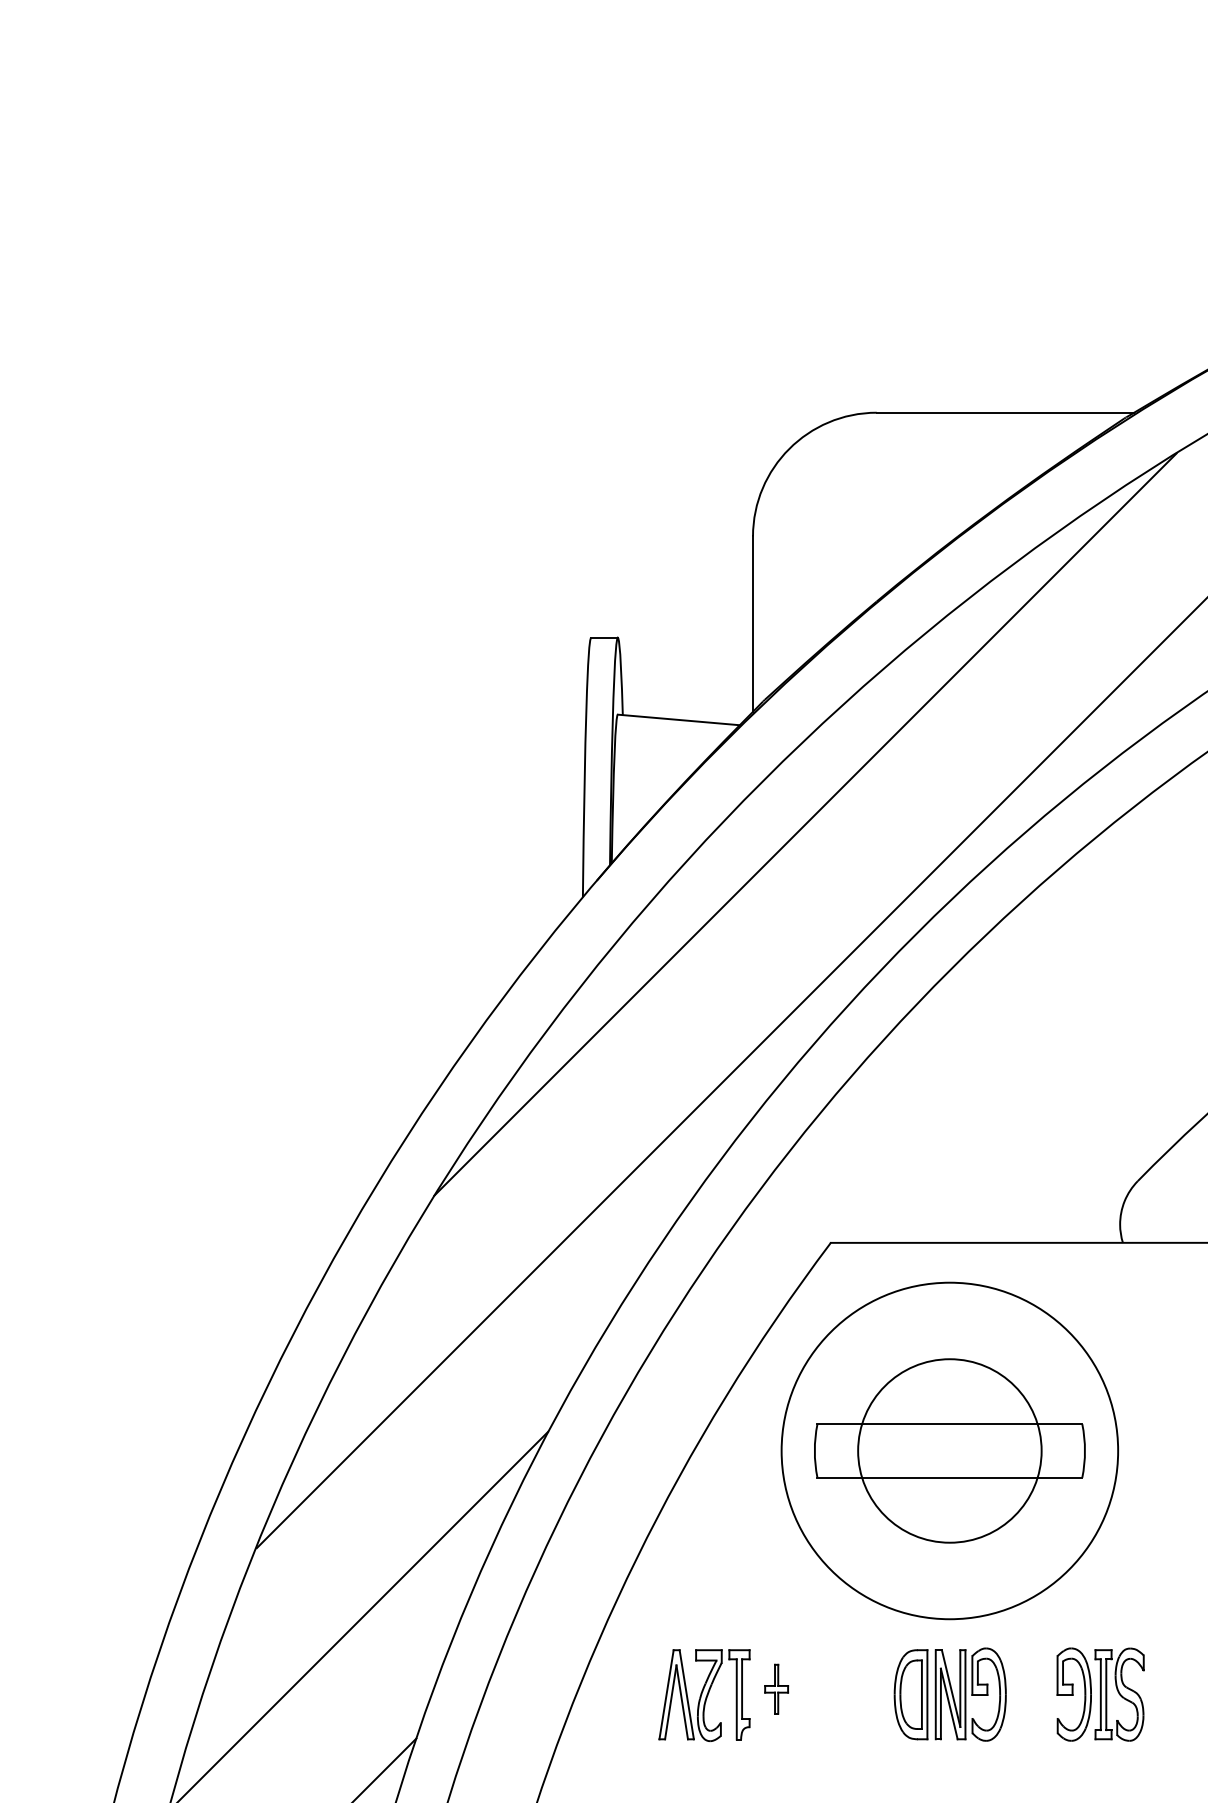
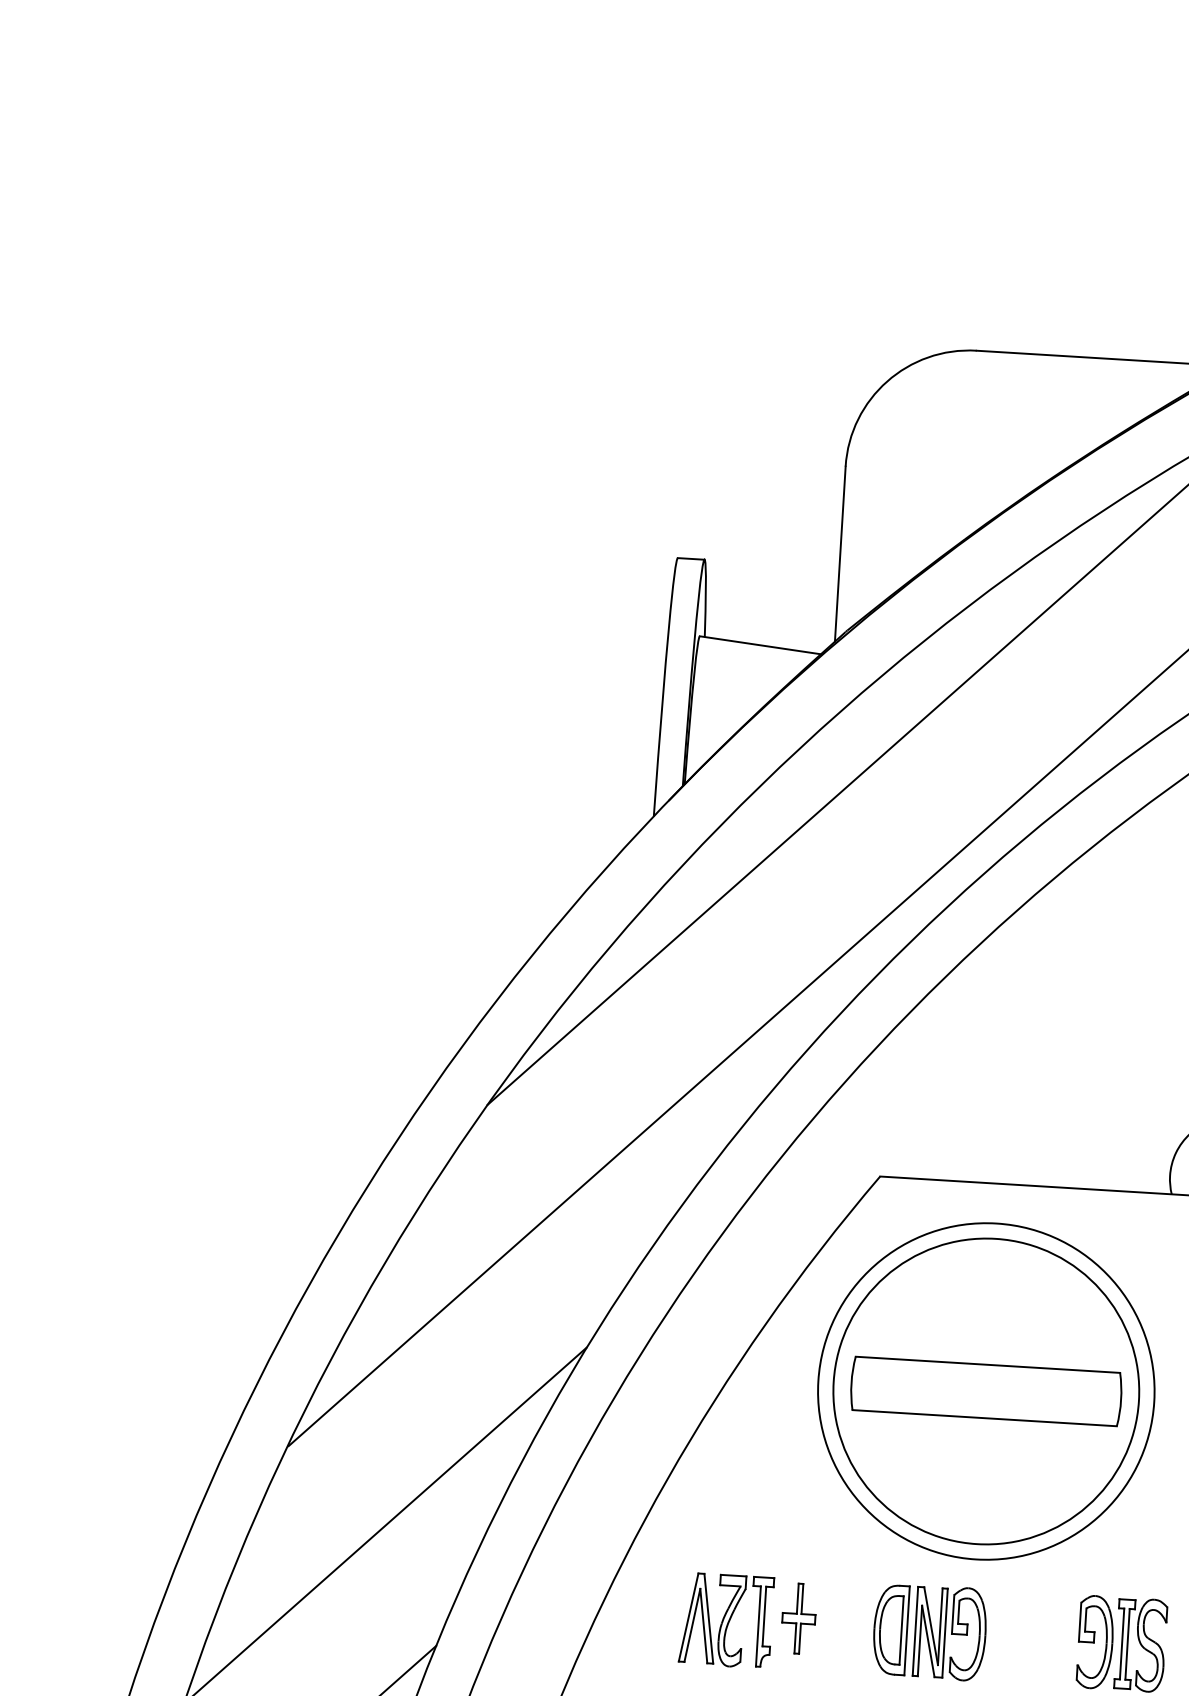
circle: (949, 1450) -> (985, 1391), size x1.67
part: (776, 1689) -> (798, 1618), size x1.43
part: (949, 1694) -> (929, 1631), moved

